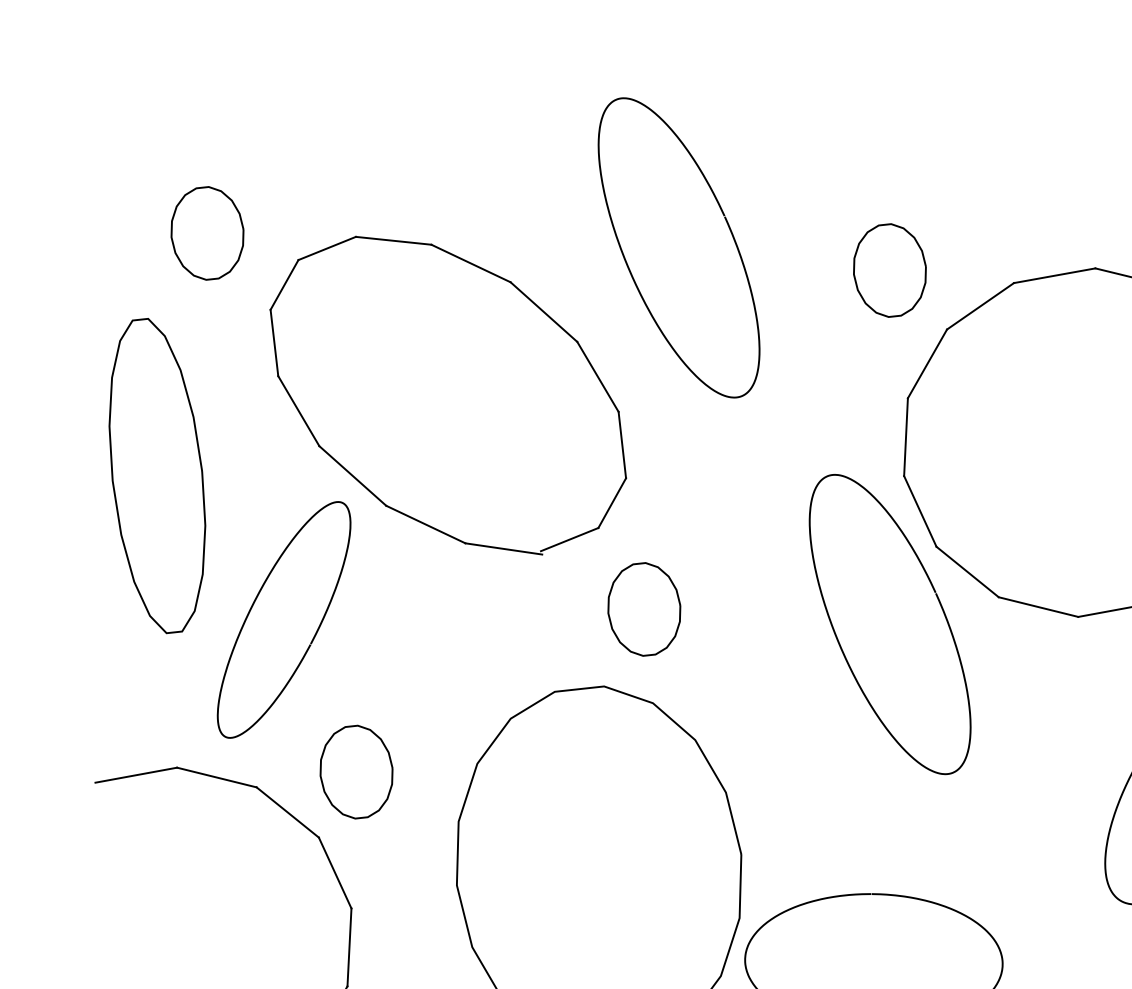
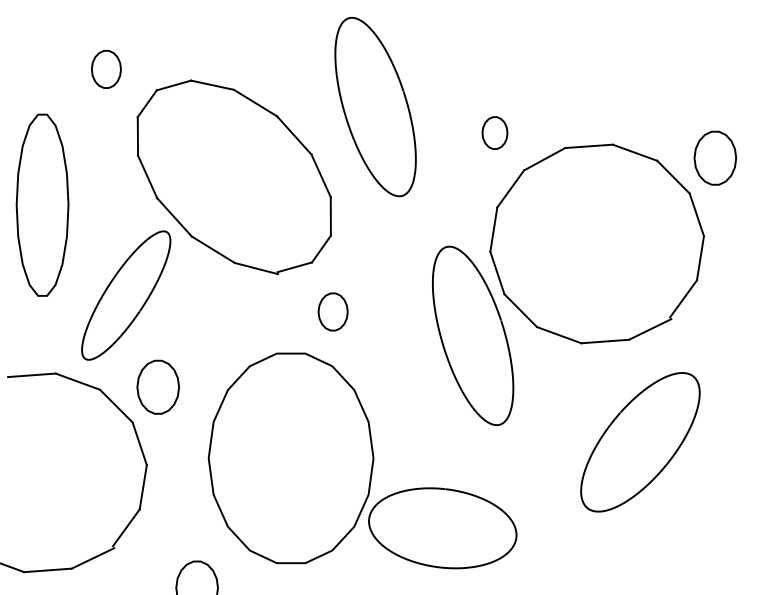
part: (207, 233) -> (106, 69), size x0.7
part: (888, 269) -> (494, 132), size x0.6
part: (157, 474) -> (42, 204), moved
part: (643, 608) -> (332, 311), size x0.7

